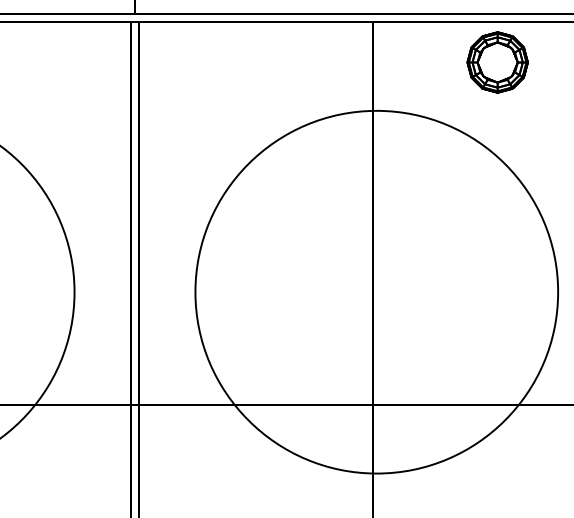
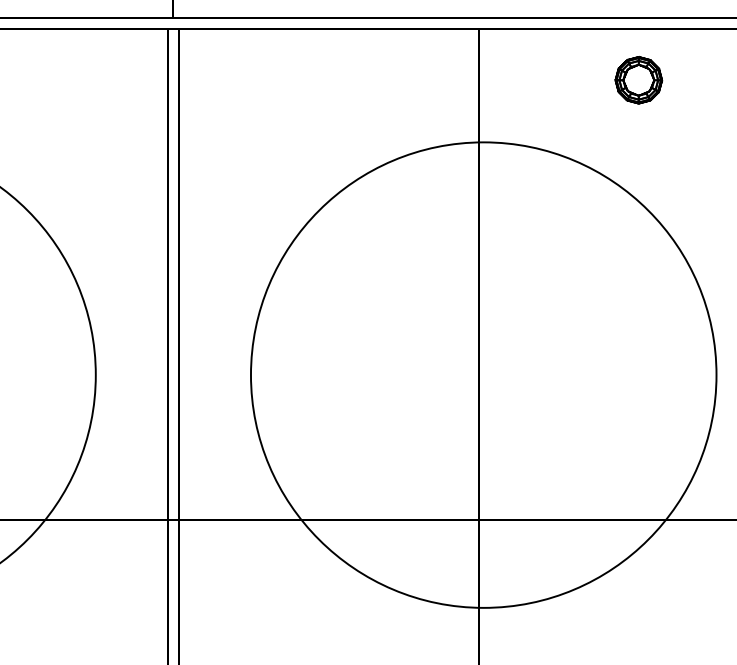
part: (497, 62) -> (638, 80), size x0.6

